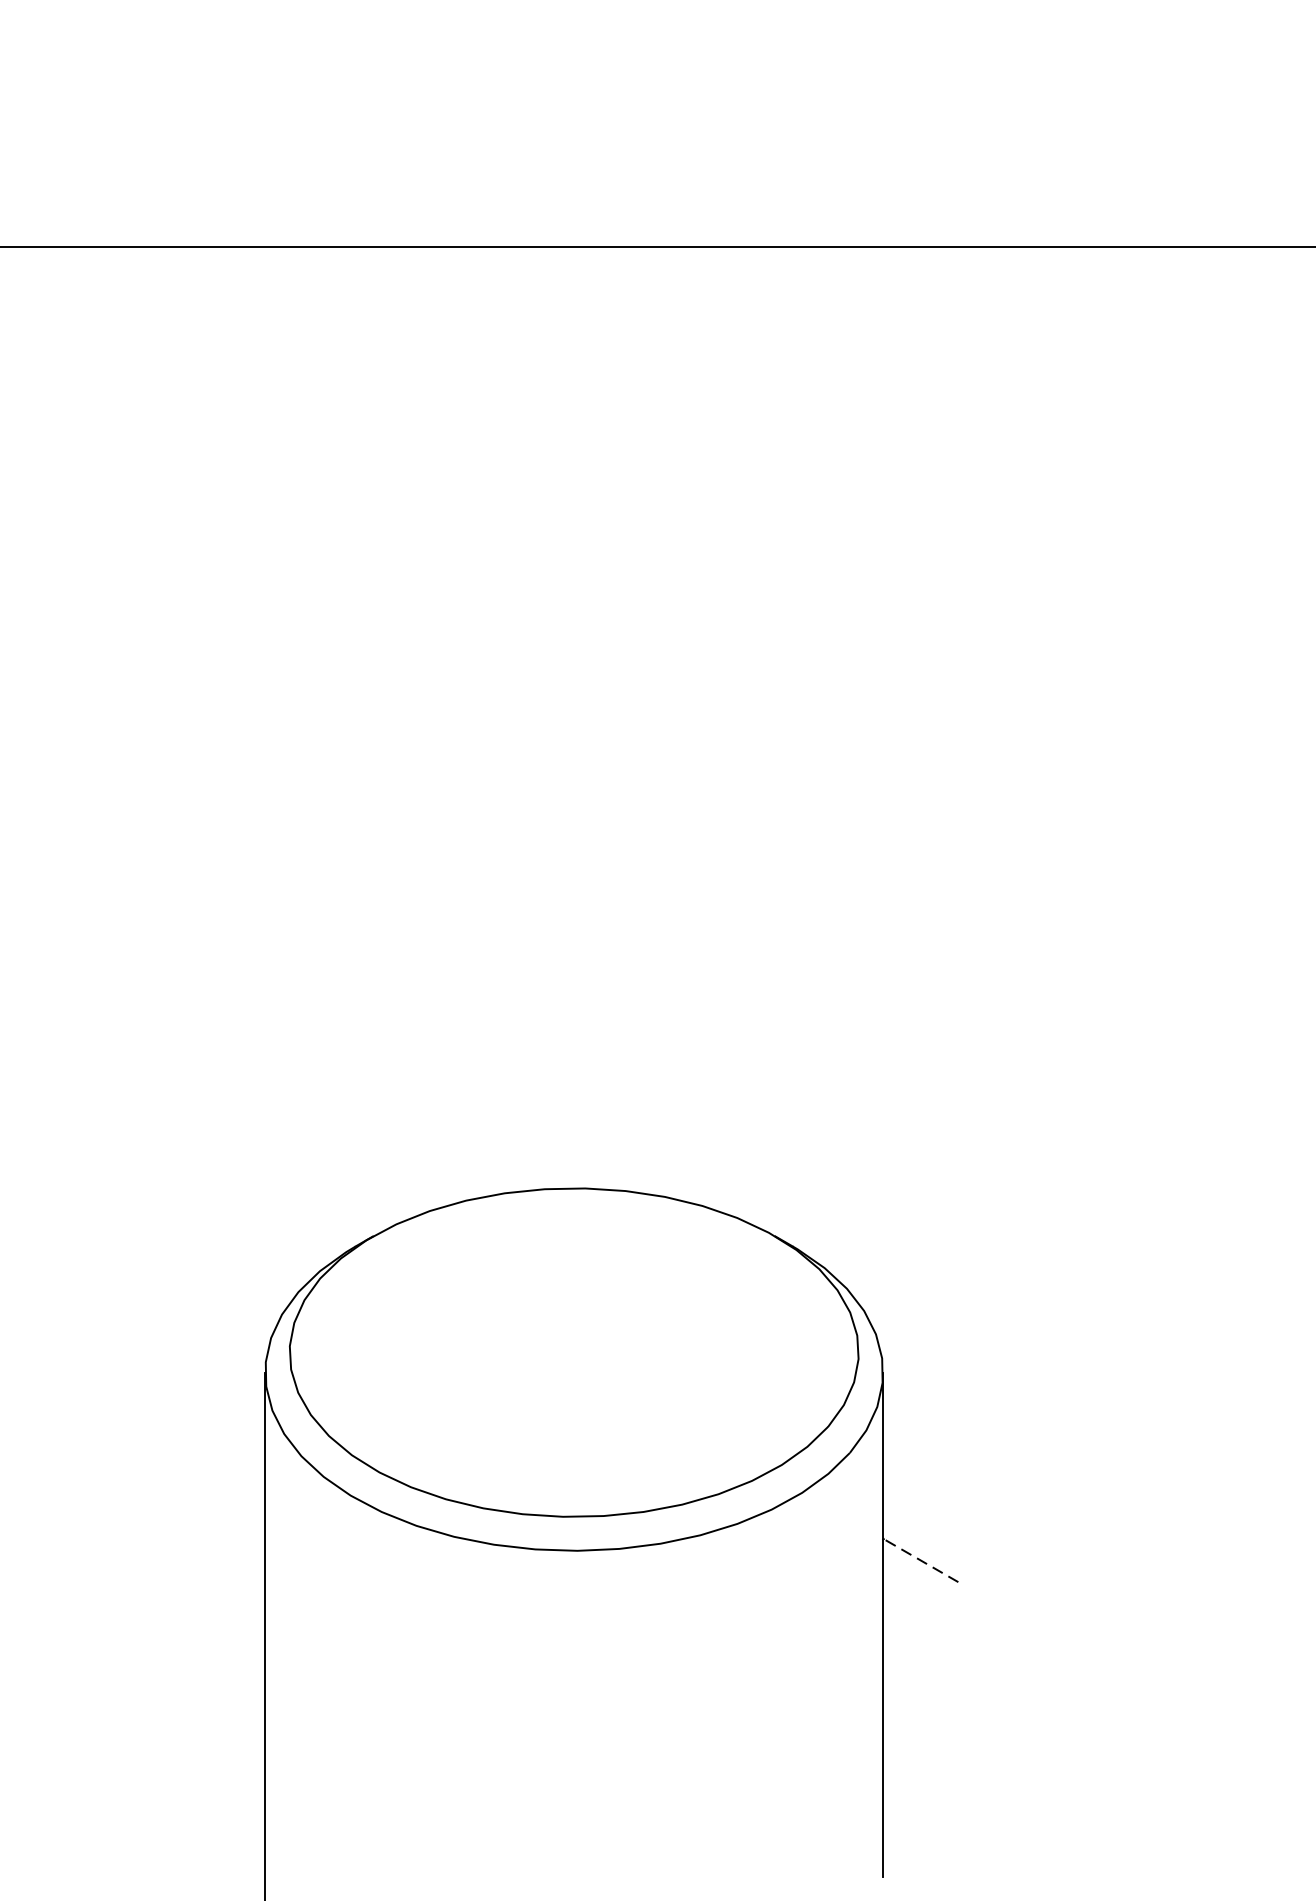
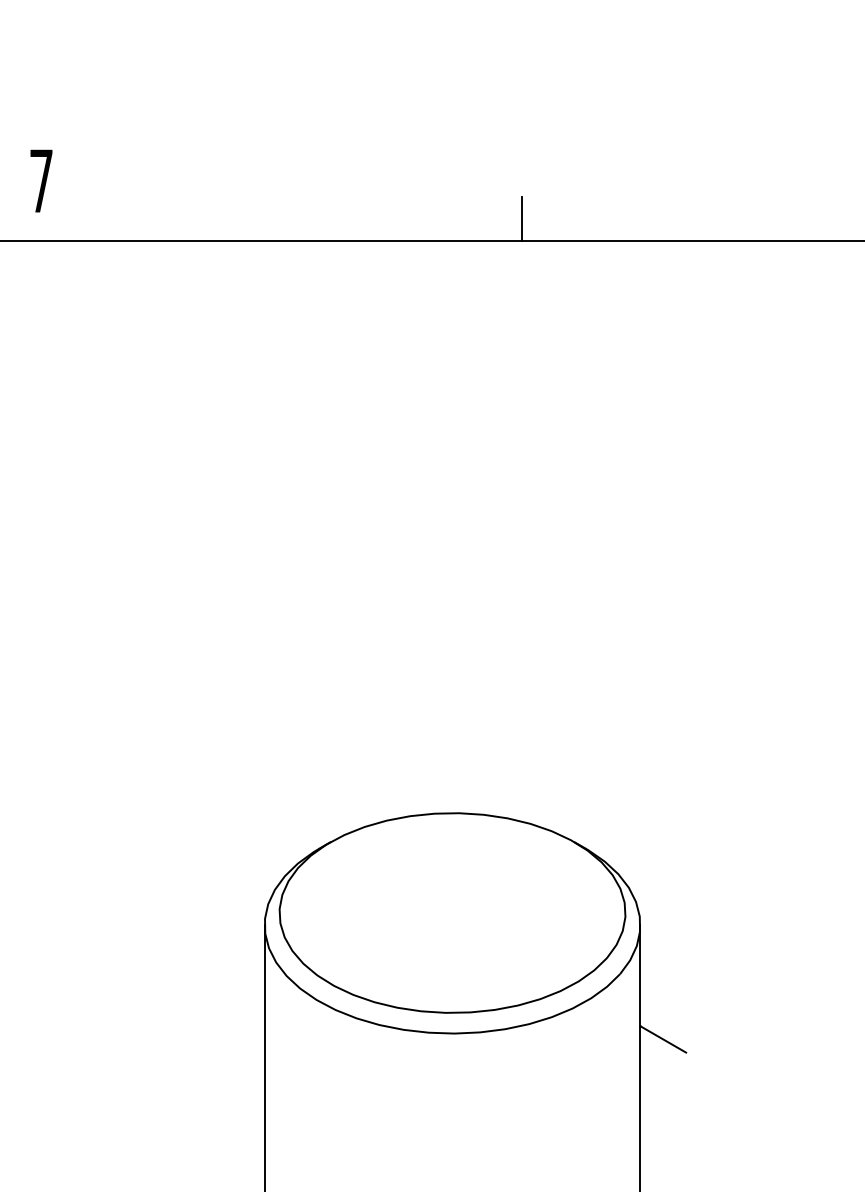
line: (687, 210) -> (521, 218), added
line: (921, 1560) -> (663, 1039), dashed -> solid

